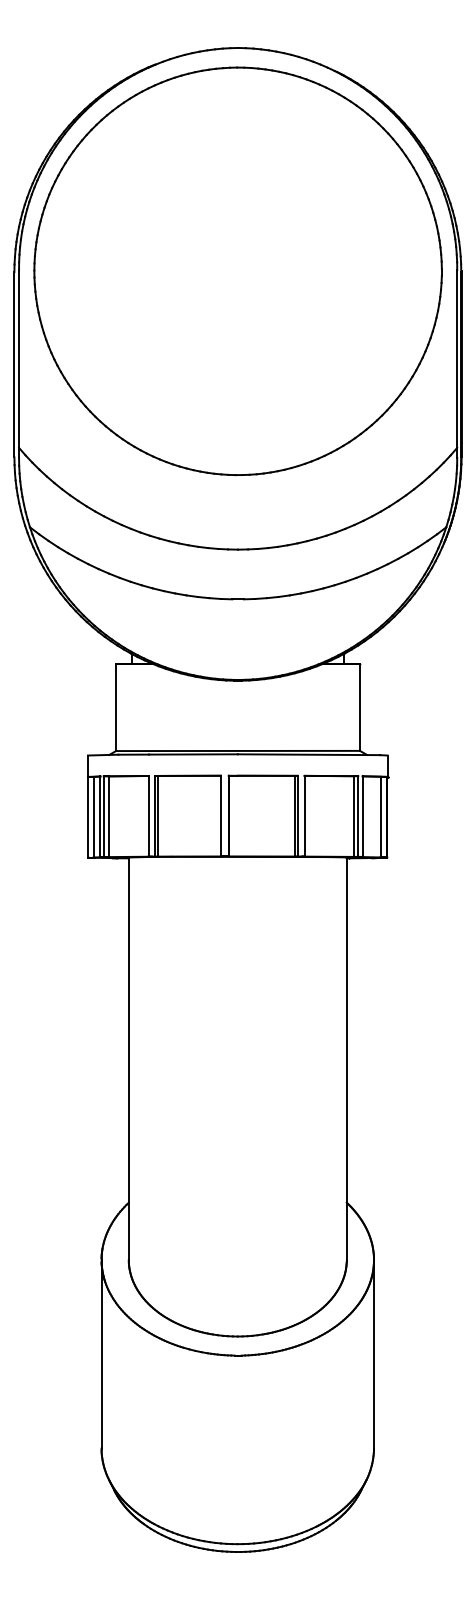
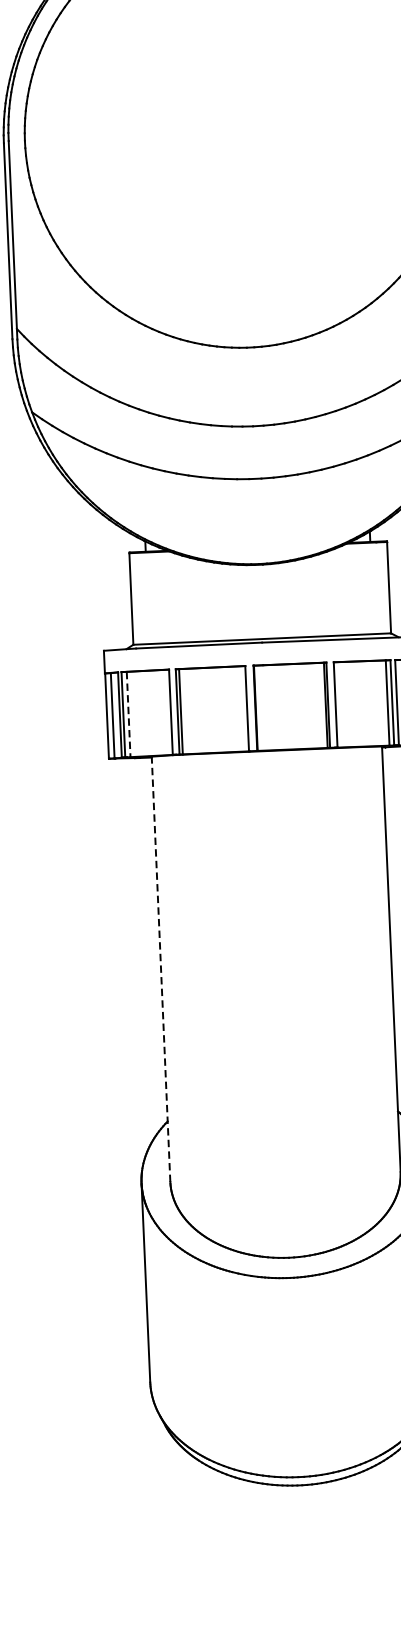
line: (108, 817) -> (128, 715), solid -> dashed
line: (128, 1058) -> (160, 969), solid -> dashed

